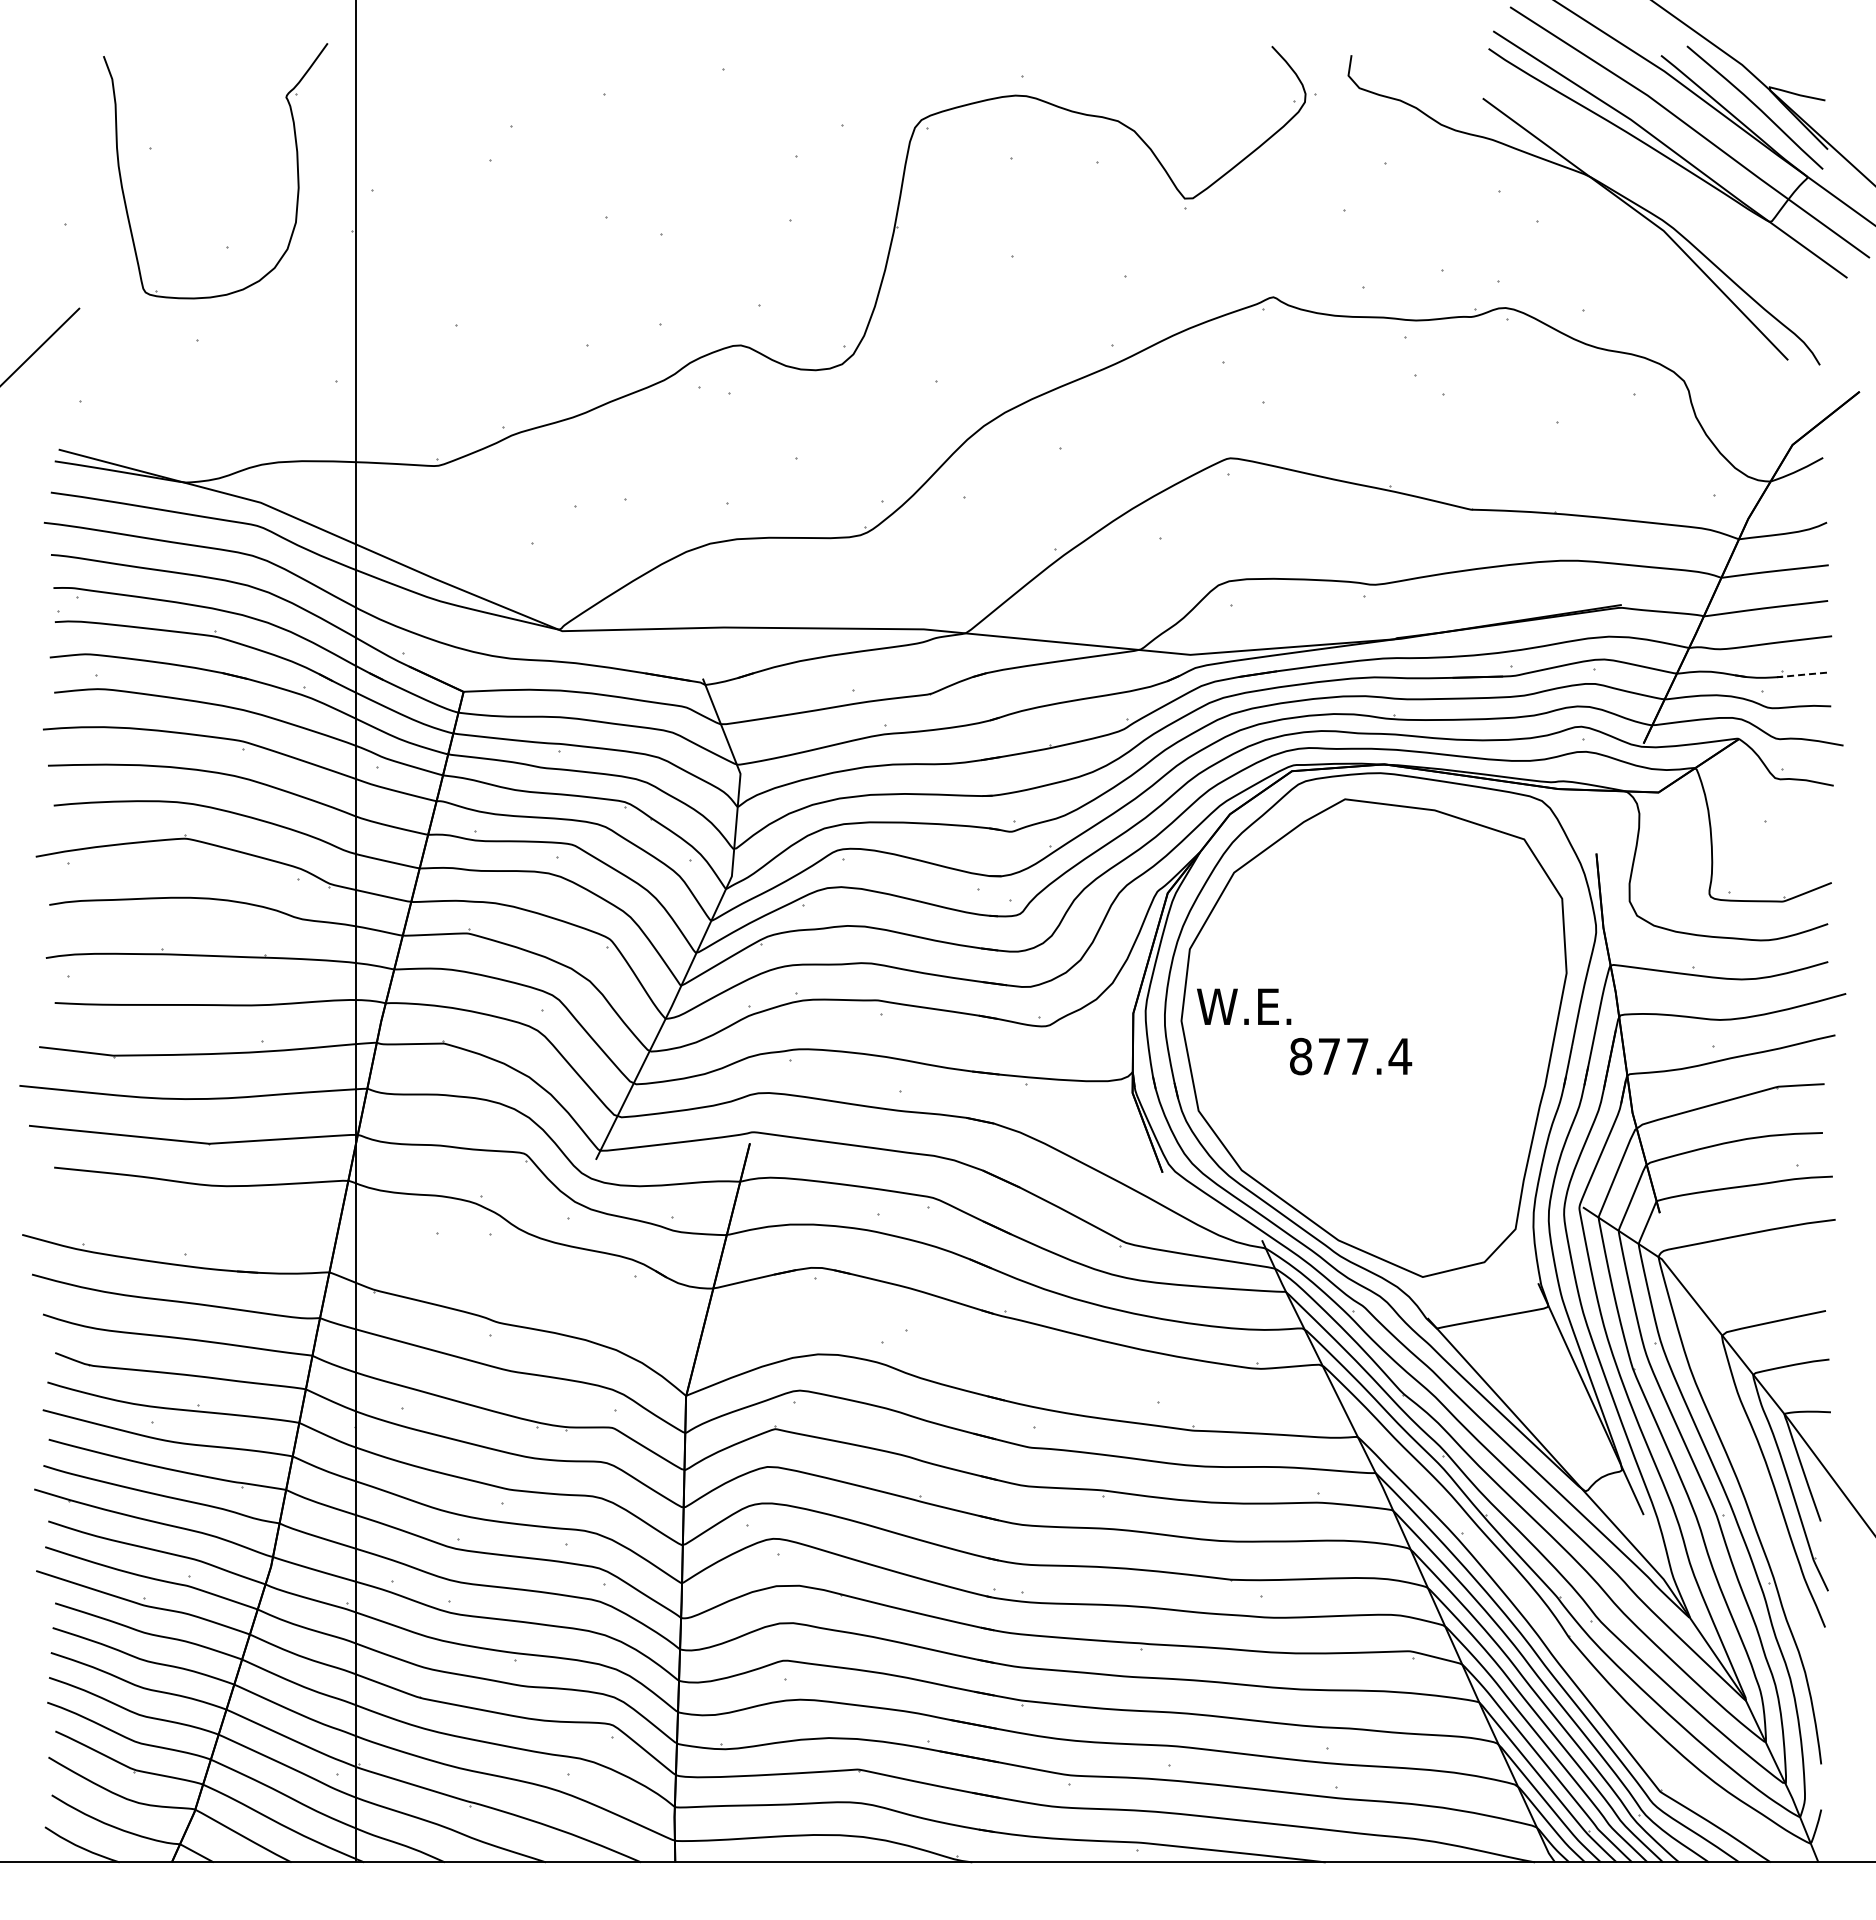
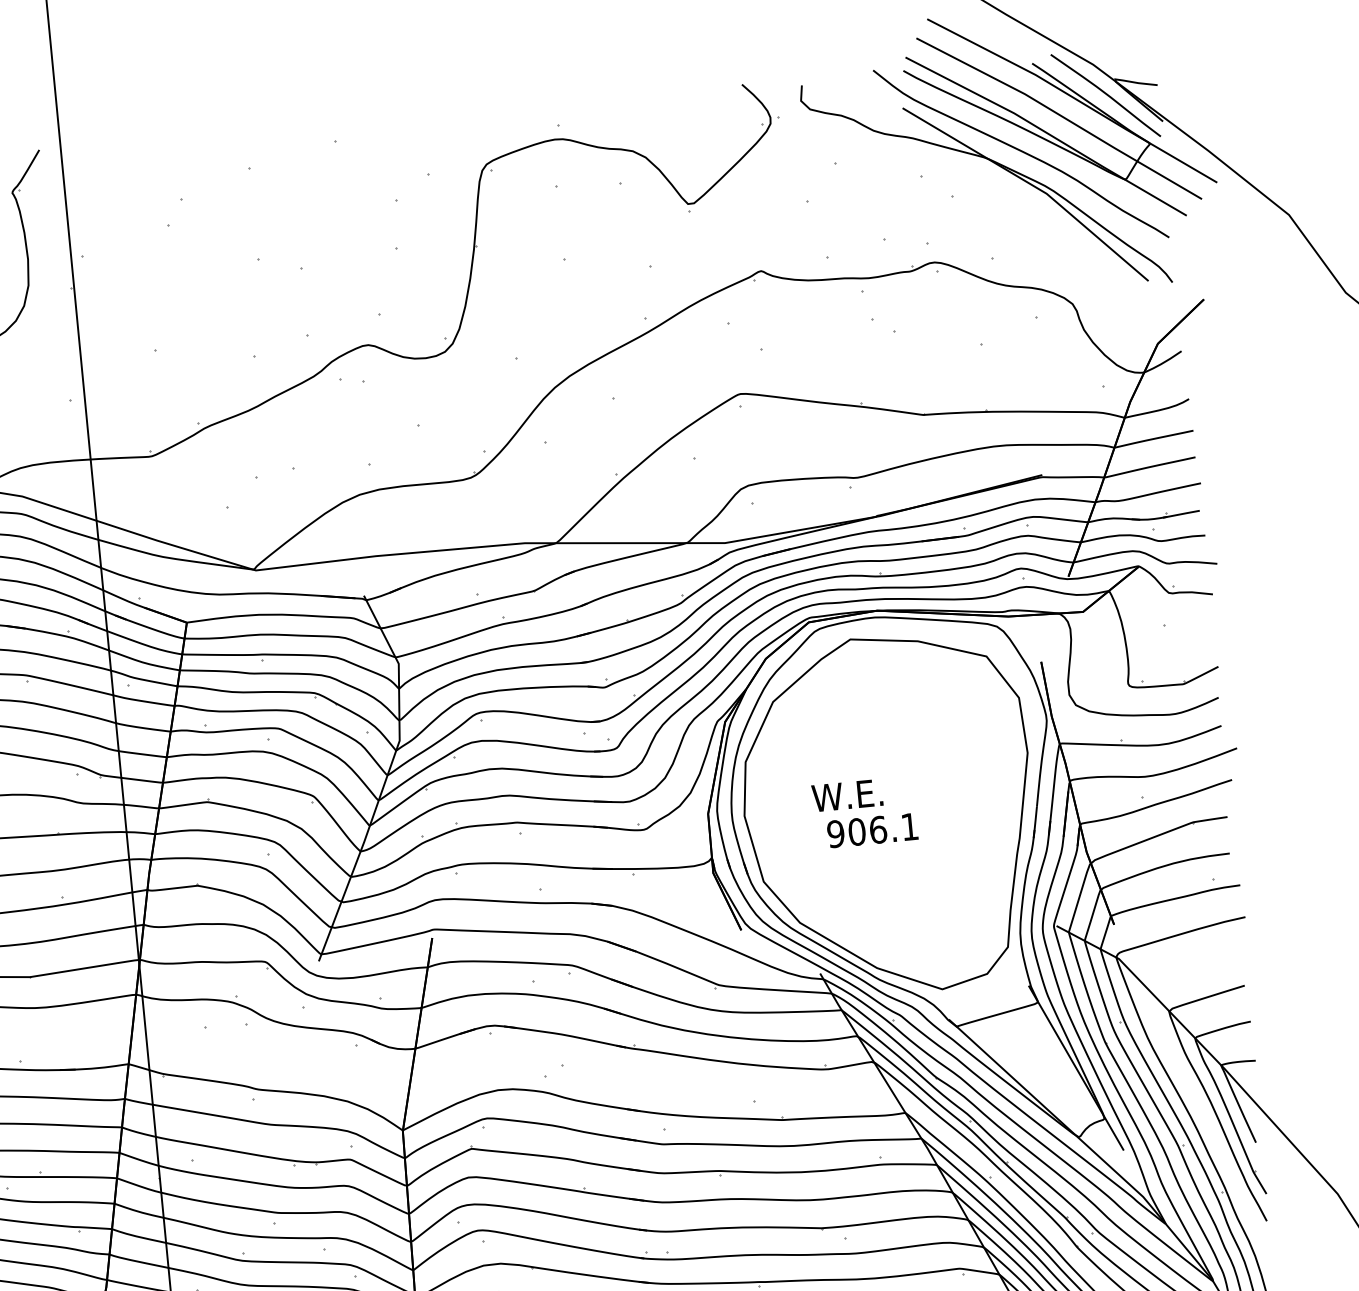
curve: (1636, 172) -> (1022, 152), added
line: (1801, 674) -> (1180, 513), dashed -> solid
text: (1244, 1006) -> (847, 795), moved
text: (1350, 1056) -> (872, 830), 877.4 -> 906.1

